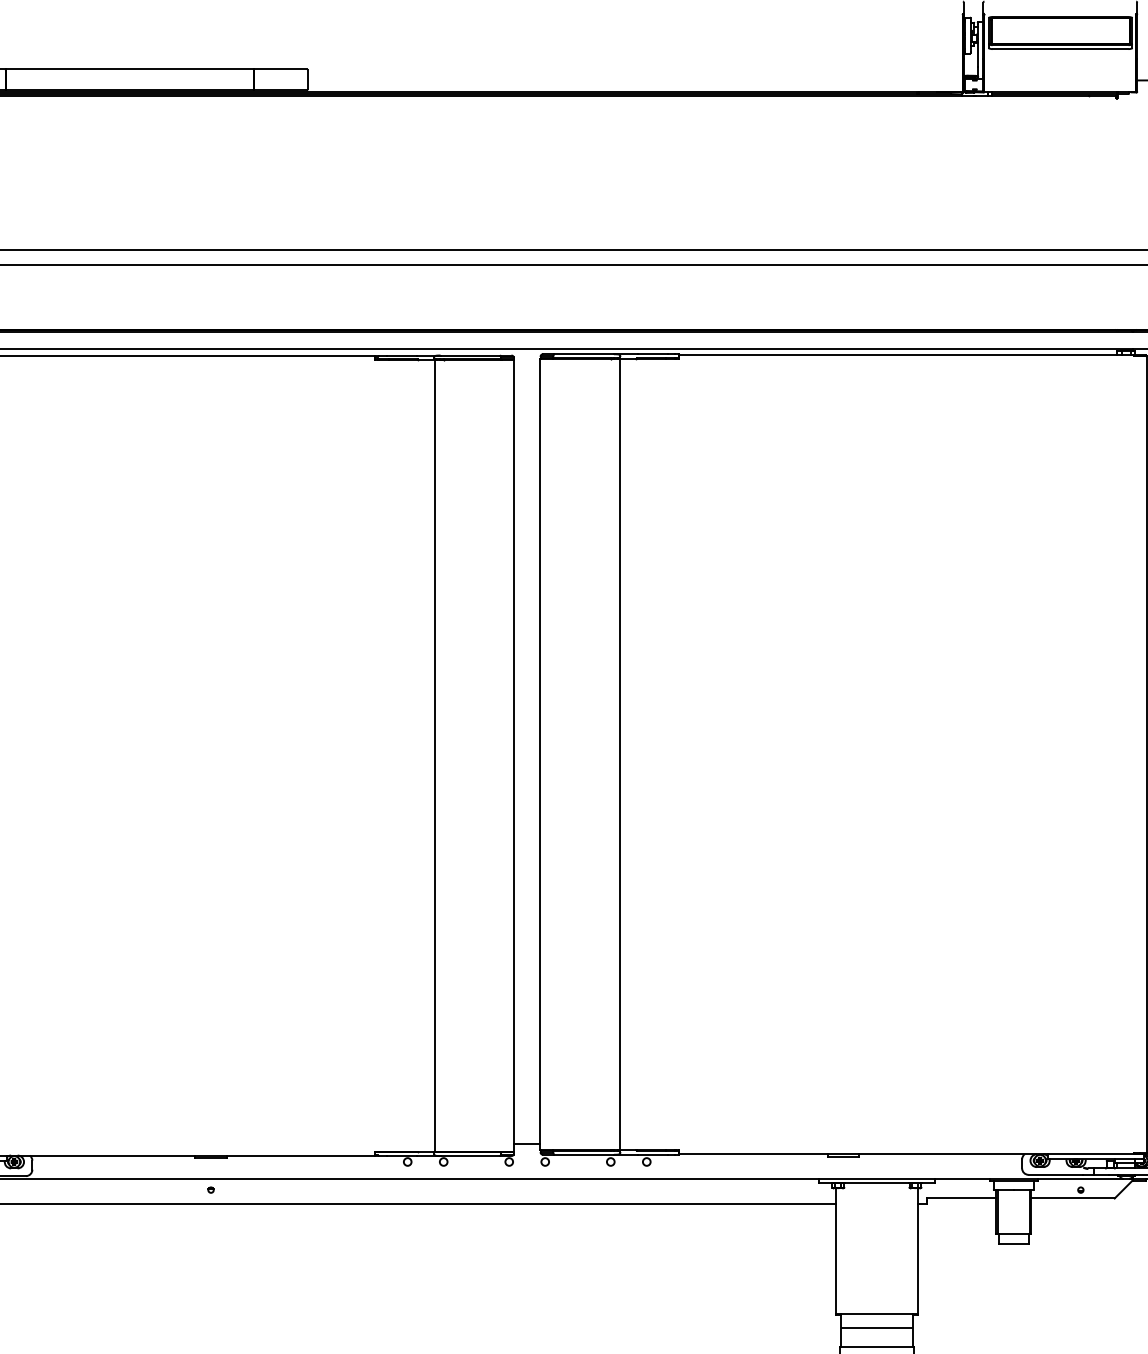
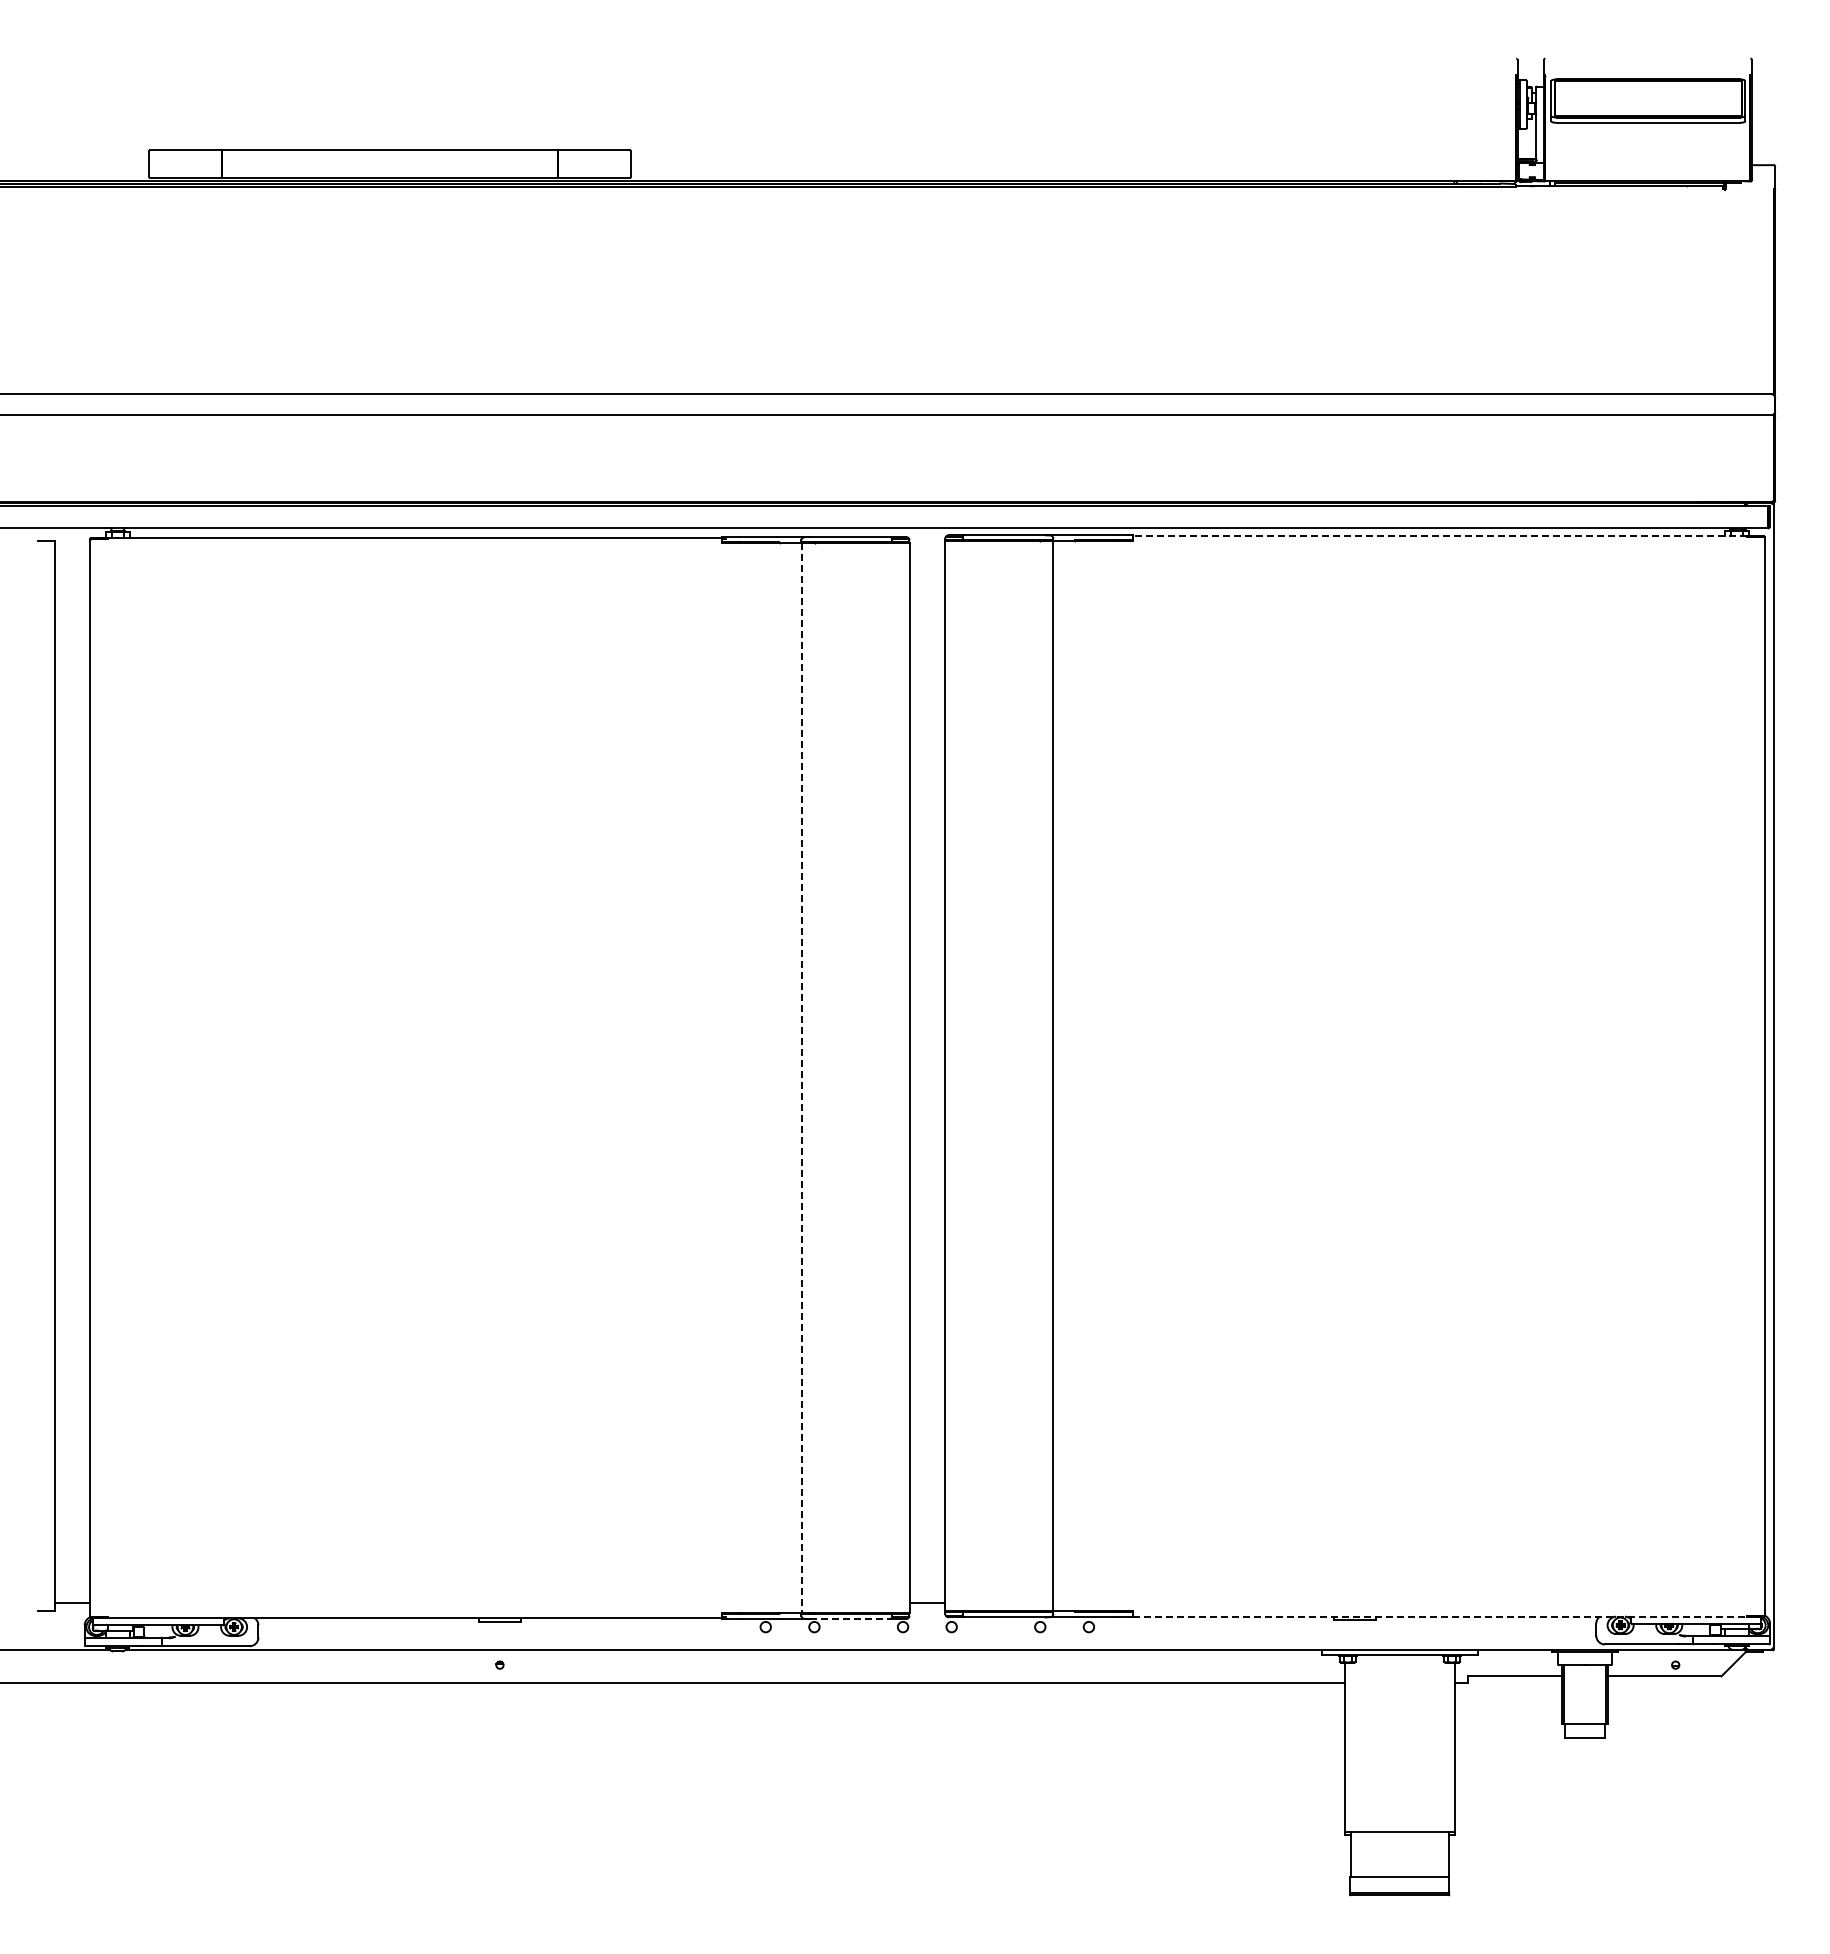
line: (906, 354) -> (1439, 535), solid -> dashed
line: (434, 756) -> (802, 1078), solid -> dashed
line: (906, 1154) -> (1440, 1616), solid -> dashed
line: (470, 1156) -> (850, 1619), solid -> dashed
line: (876, 1328) -> (1399, 1852), removed

